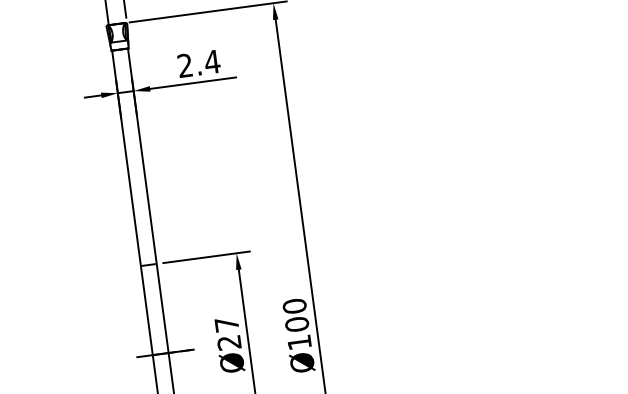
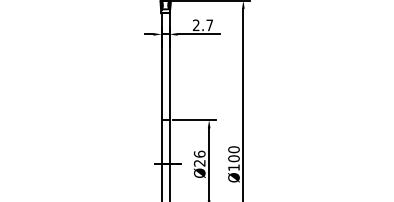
text: (211, 60) -> (209, 24), 2.4 -> 2.7
text: (226, 323) -> (199, 153), Ø27 -> Ø26

